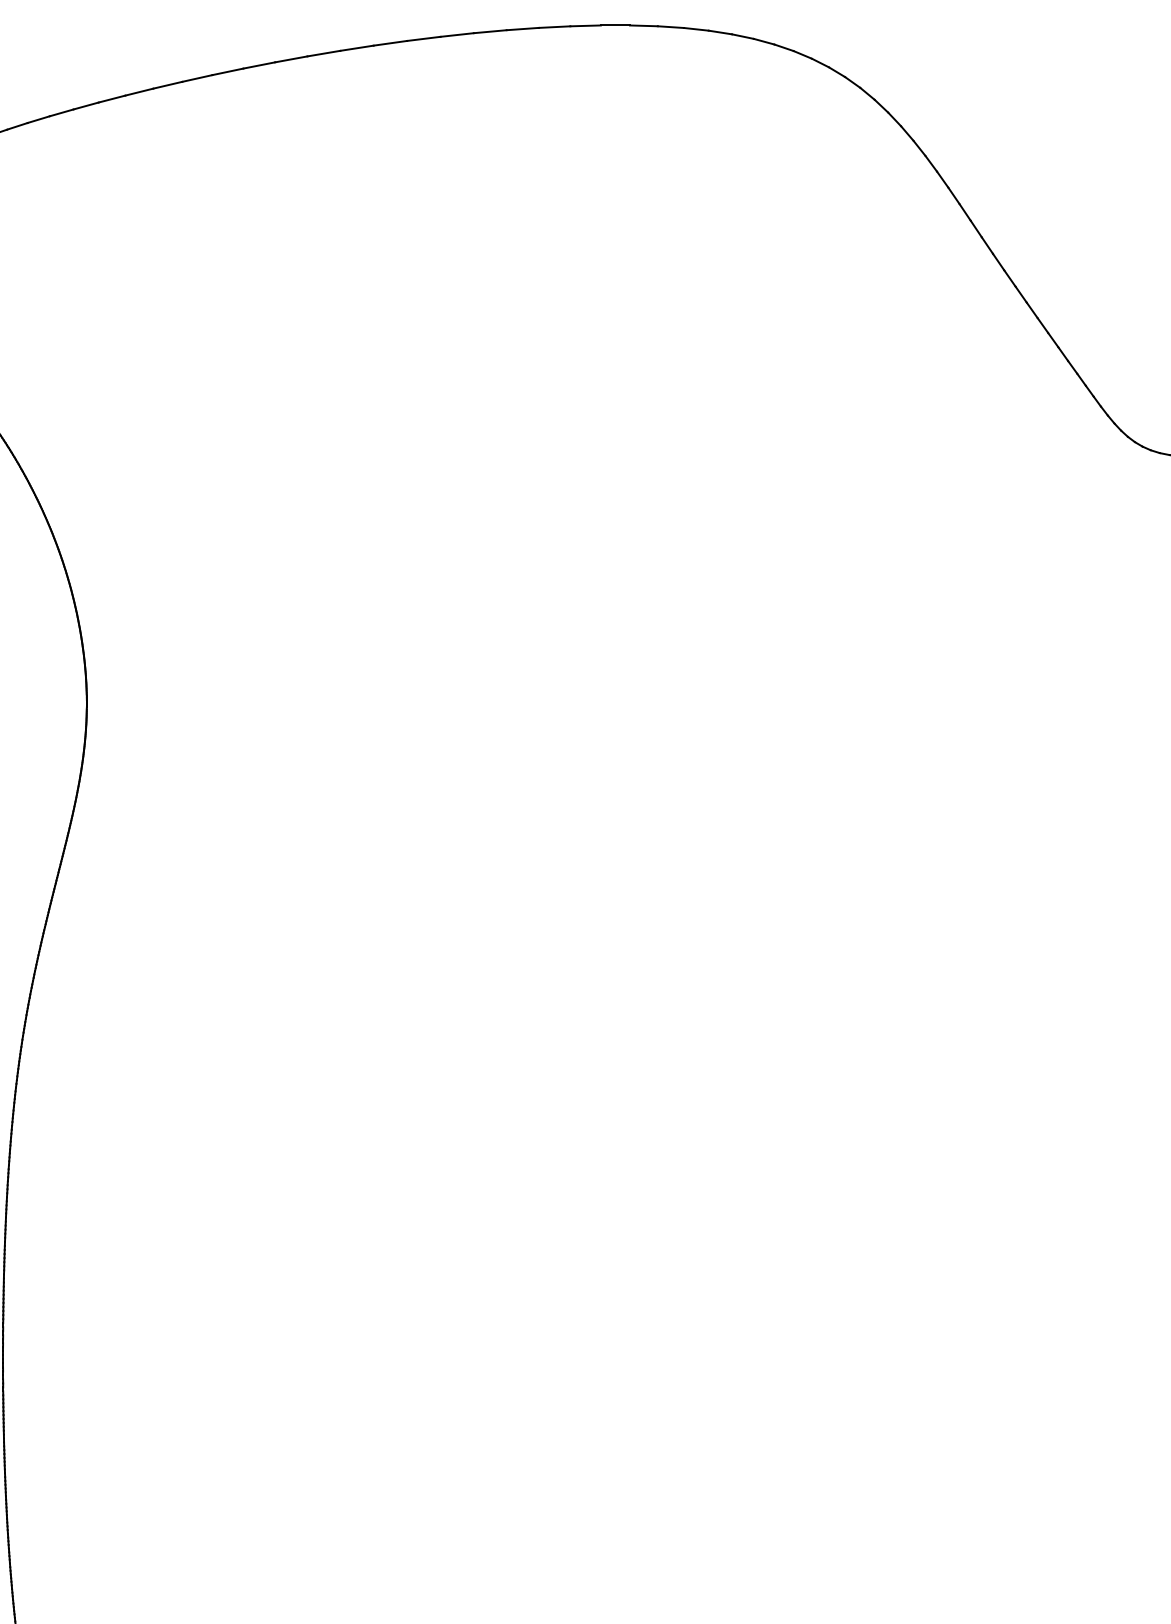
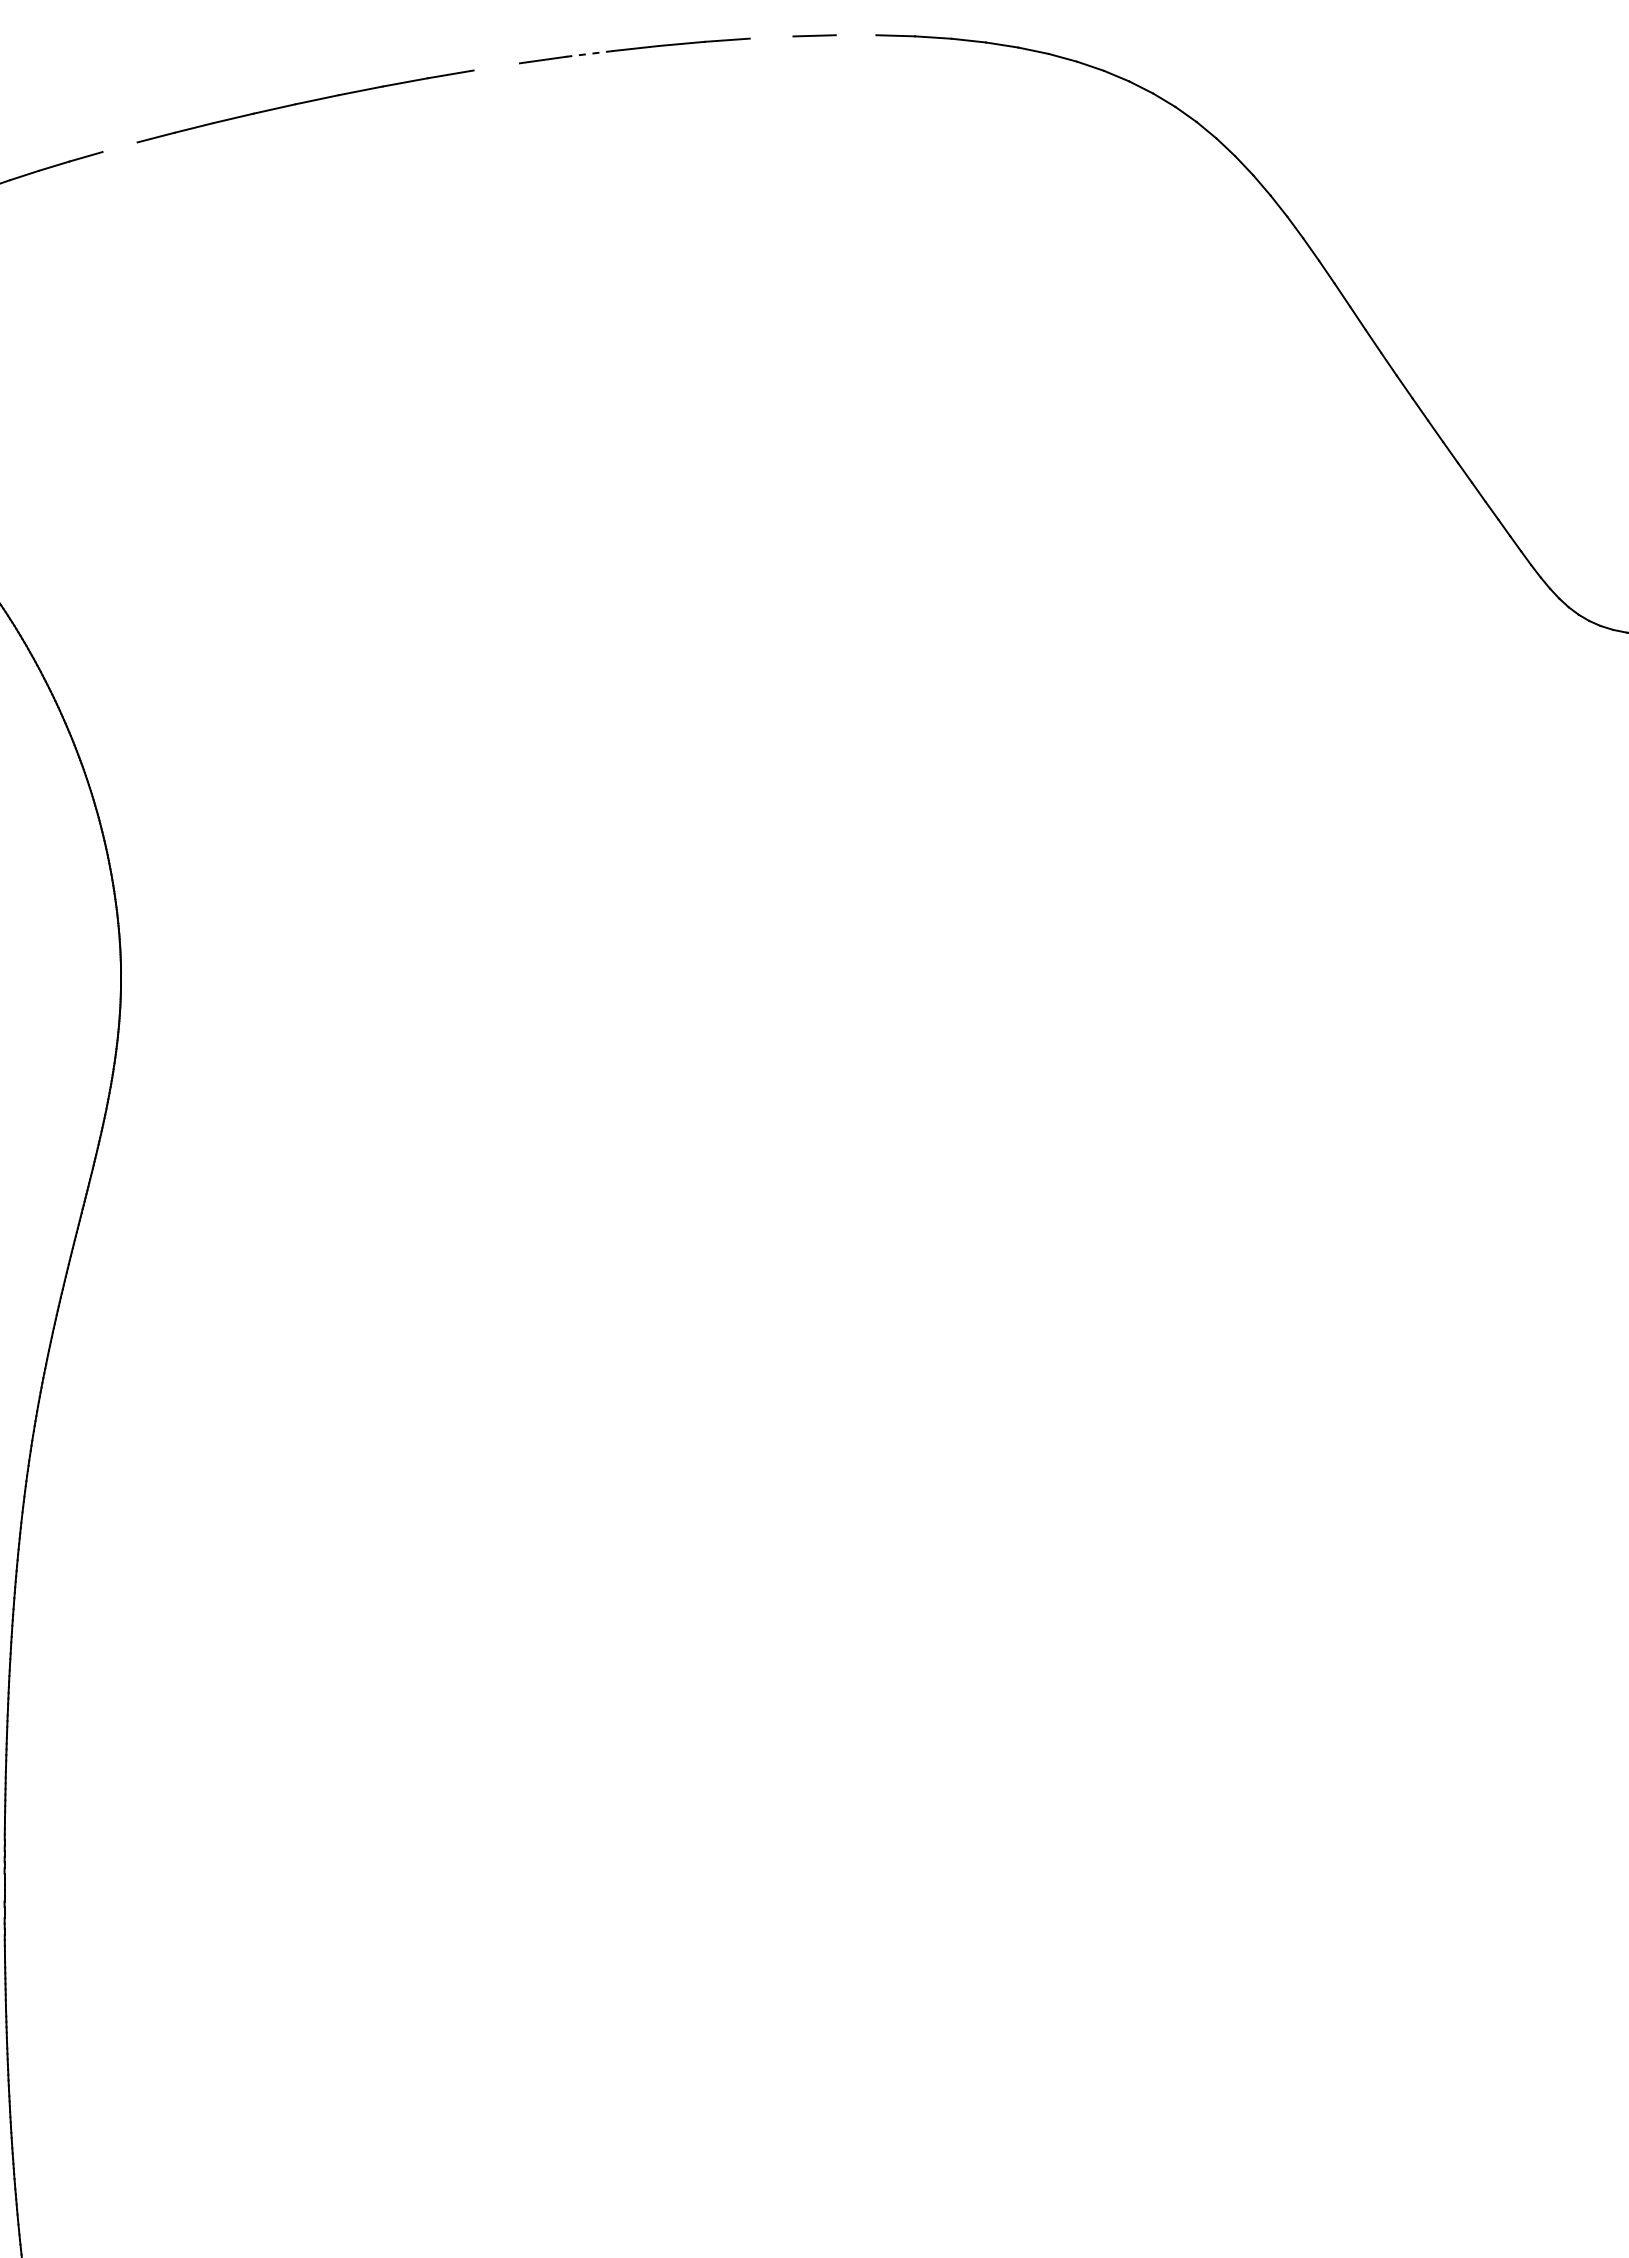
line: (614, 25) -> (855, 35), removed
line: (554, 27) -> (771, 37), removed
line: (423, 38) -> (589, 53), solid -> dashed
line: (356, 47) -> (496, 66), removed
line: (85, 106) -> (119, 147), removed

